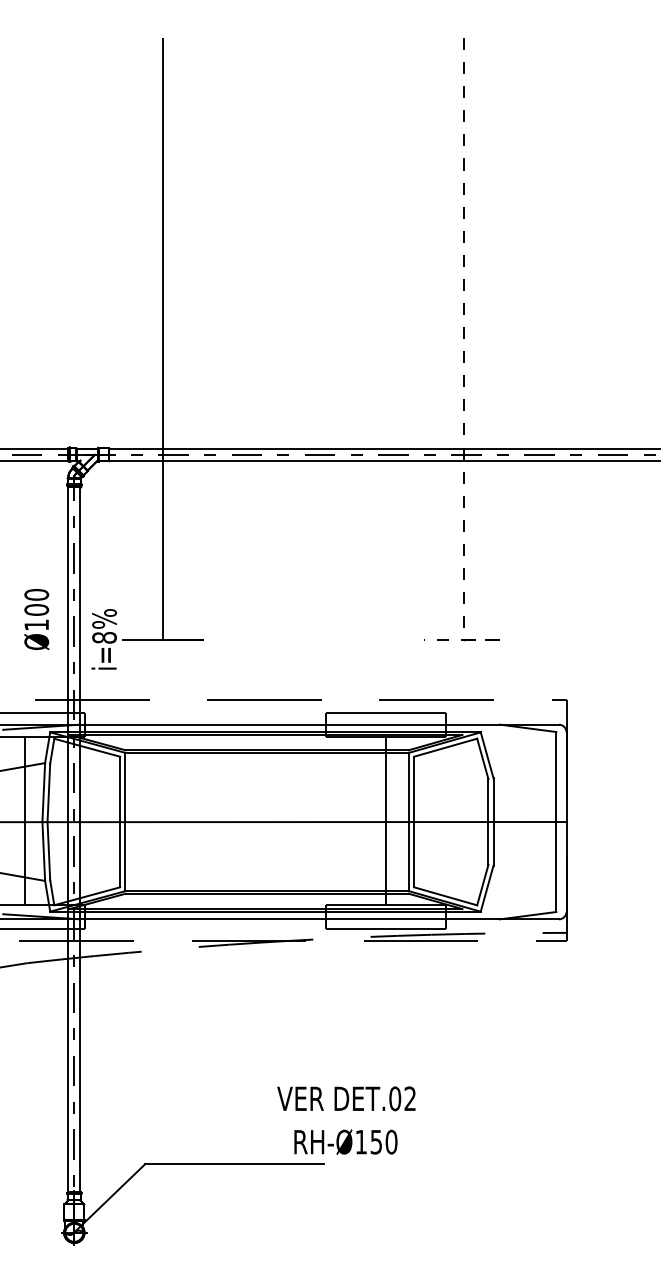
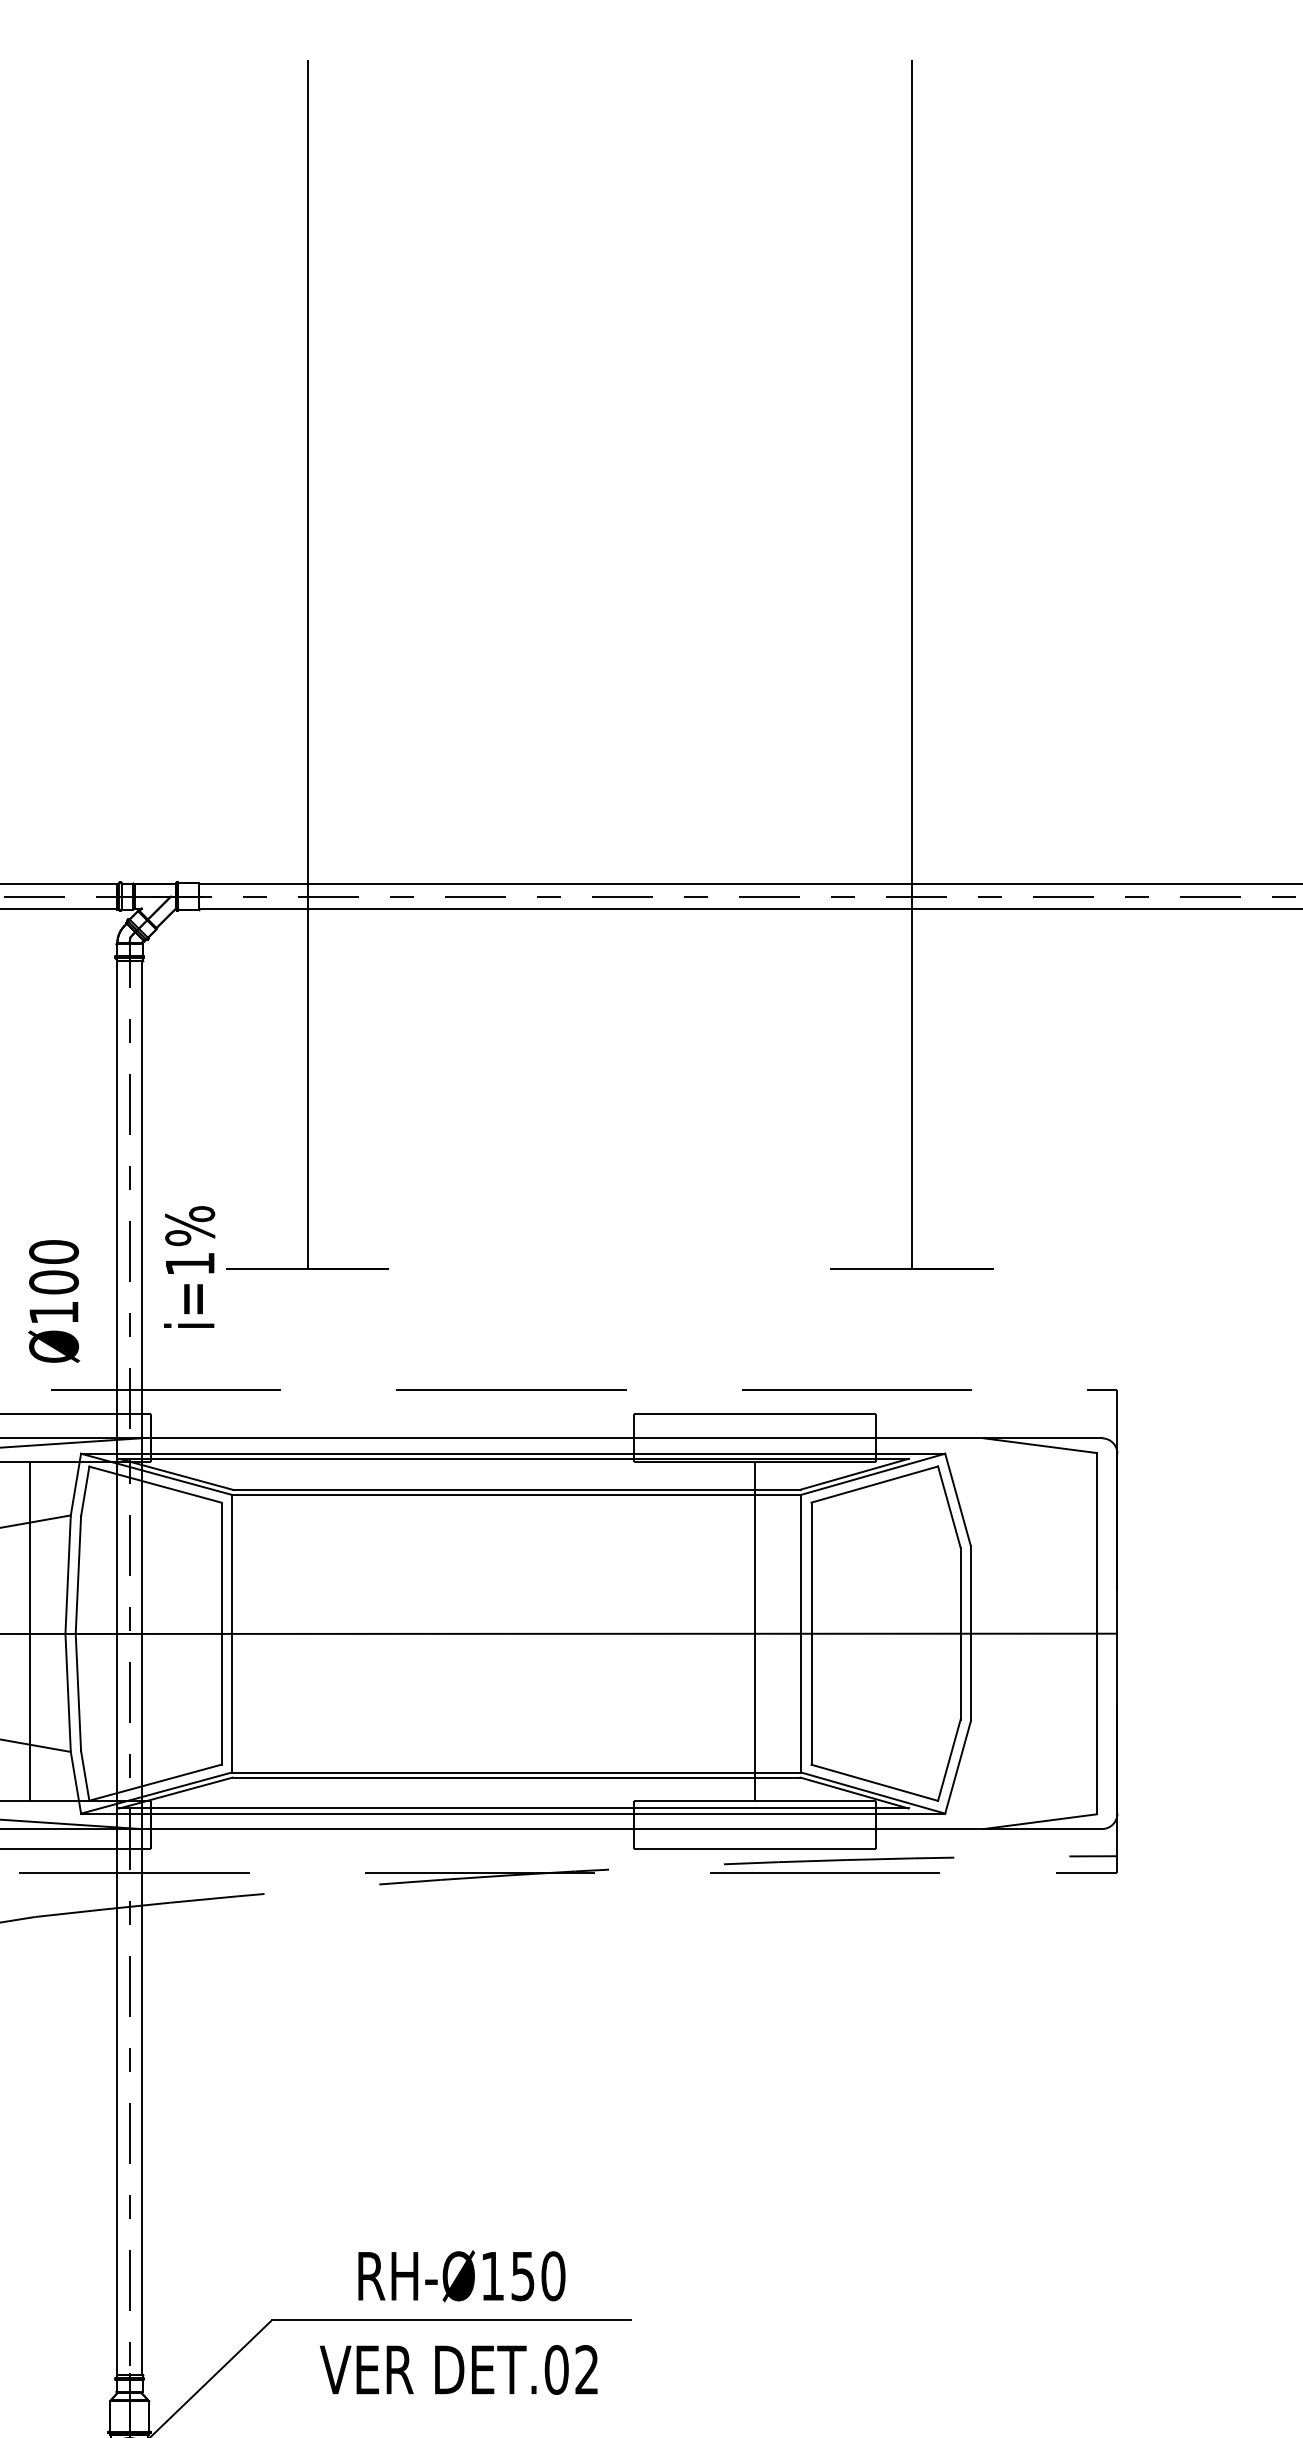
line: (464, 401) -> (912, 789), dashed -> solid
text: (36, 619) -> (53, 1301), moved
text: (104, 637) -> (190, 1263), i=8% -> i=1%
text: (346, 1098) -> (458, 2369), moved
text: (345, 1141) -> (460, 2274), moved

